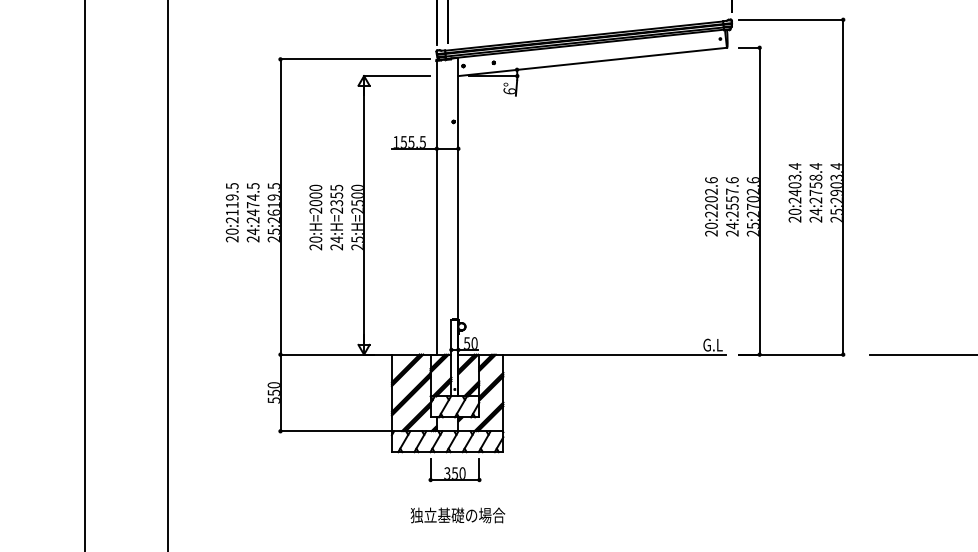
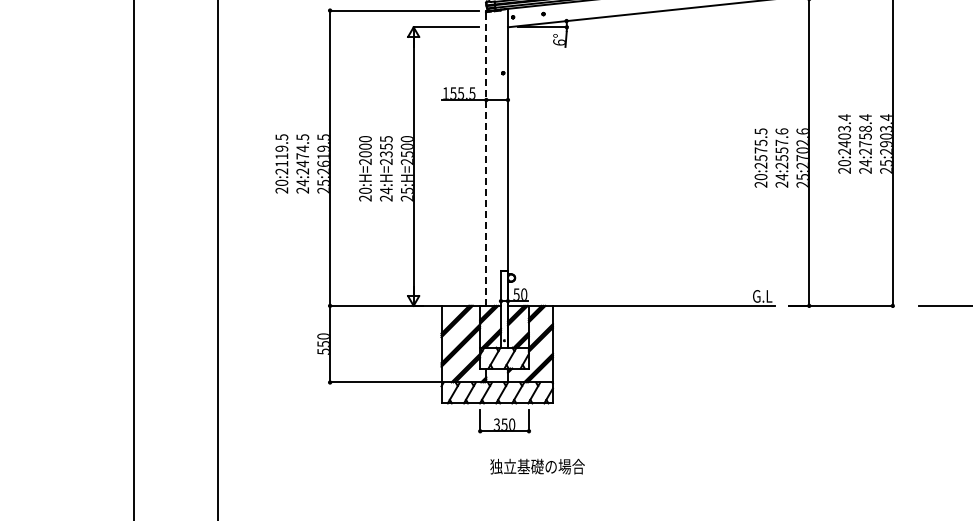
text: (711, 193) -> (761, 144), 20:2202.6 -> 20:2575.5
line: (436, 207) -> (486, 158), solid -> dashed
text: (457, 515) -> (537, 466), moved

